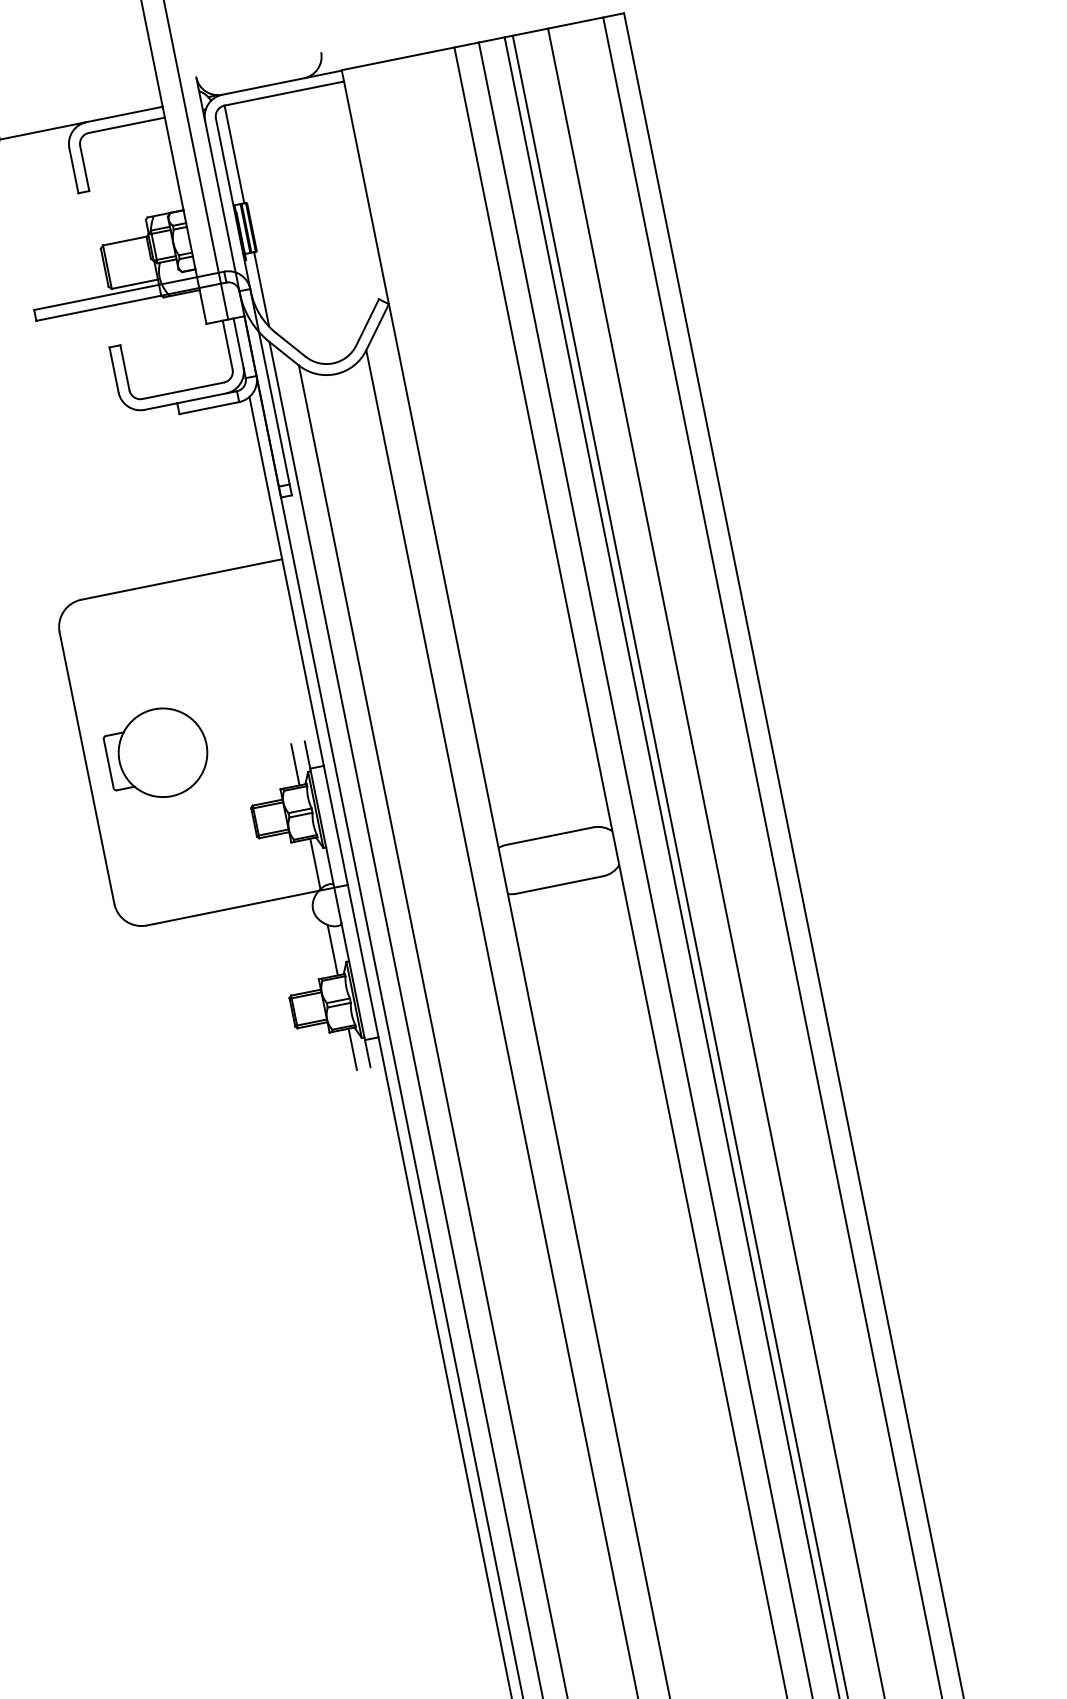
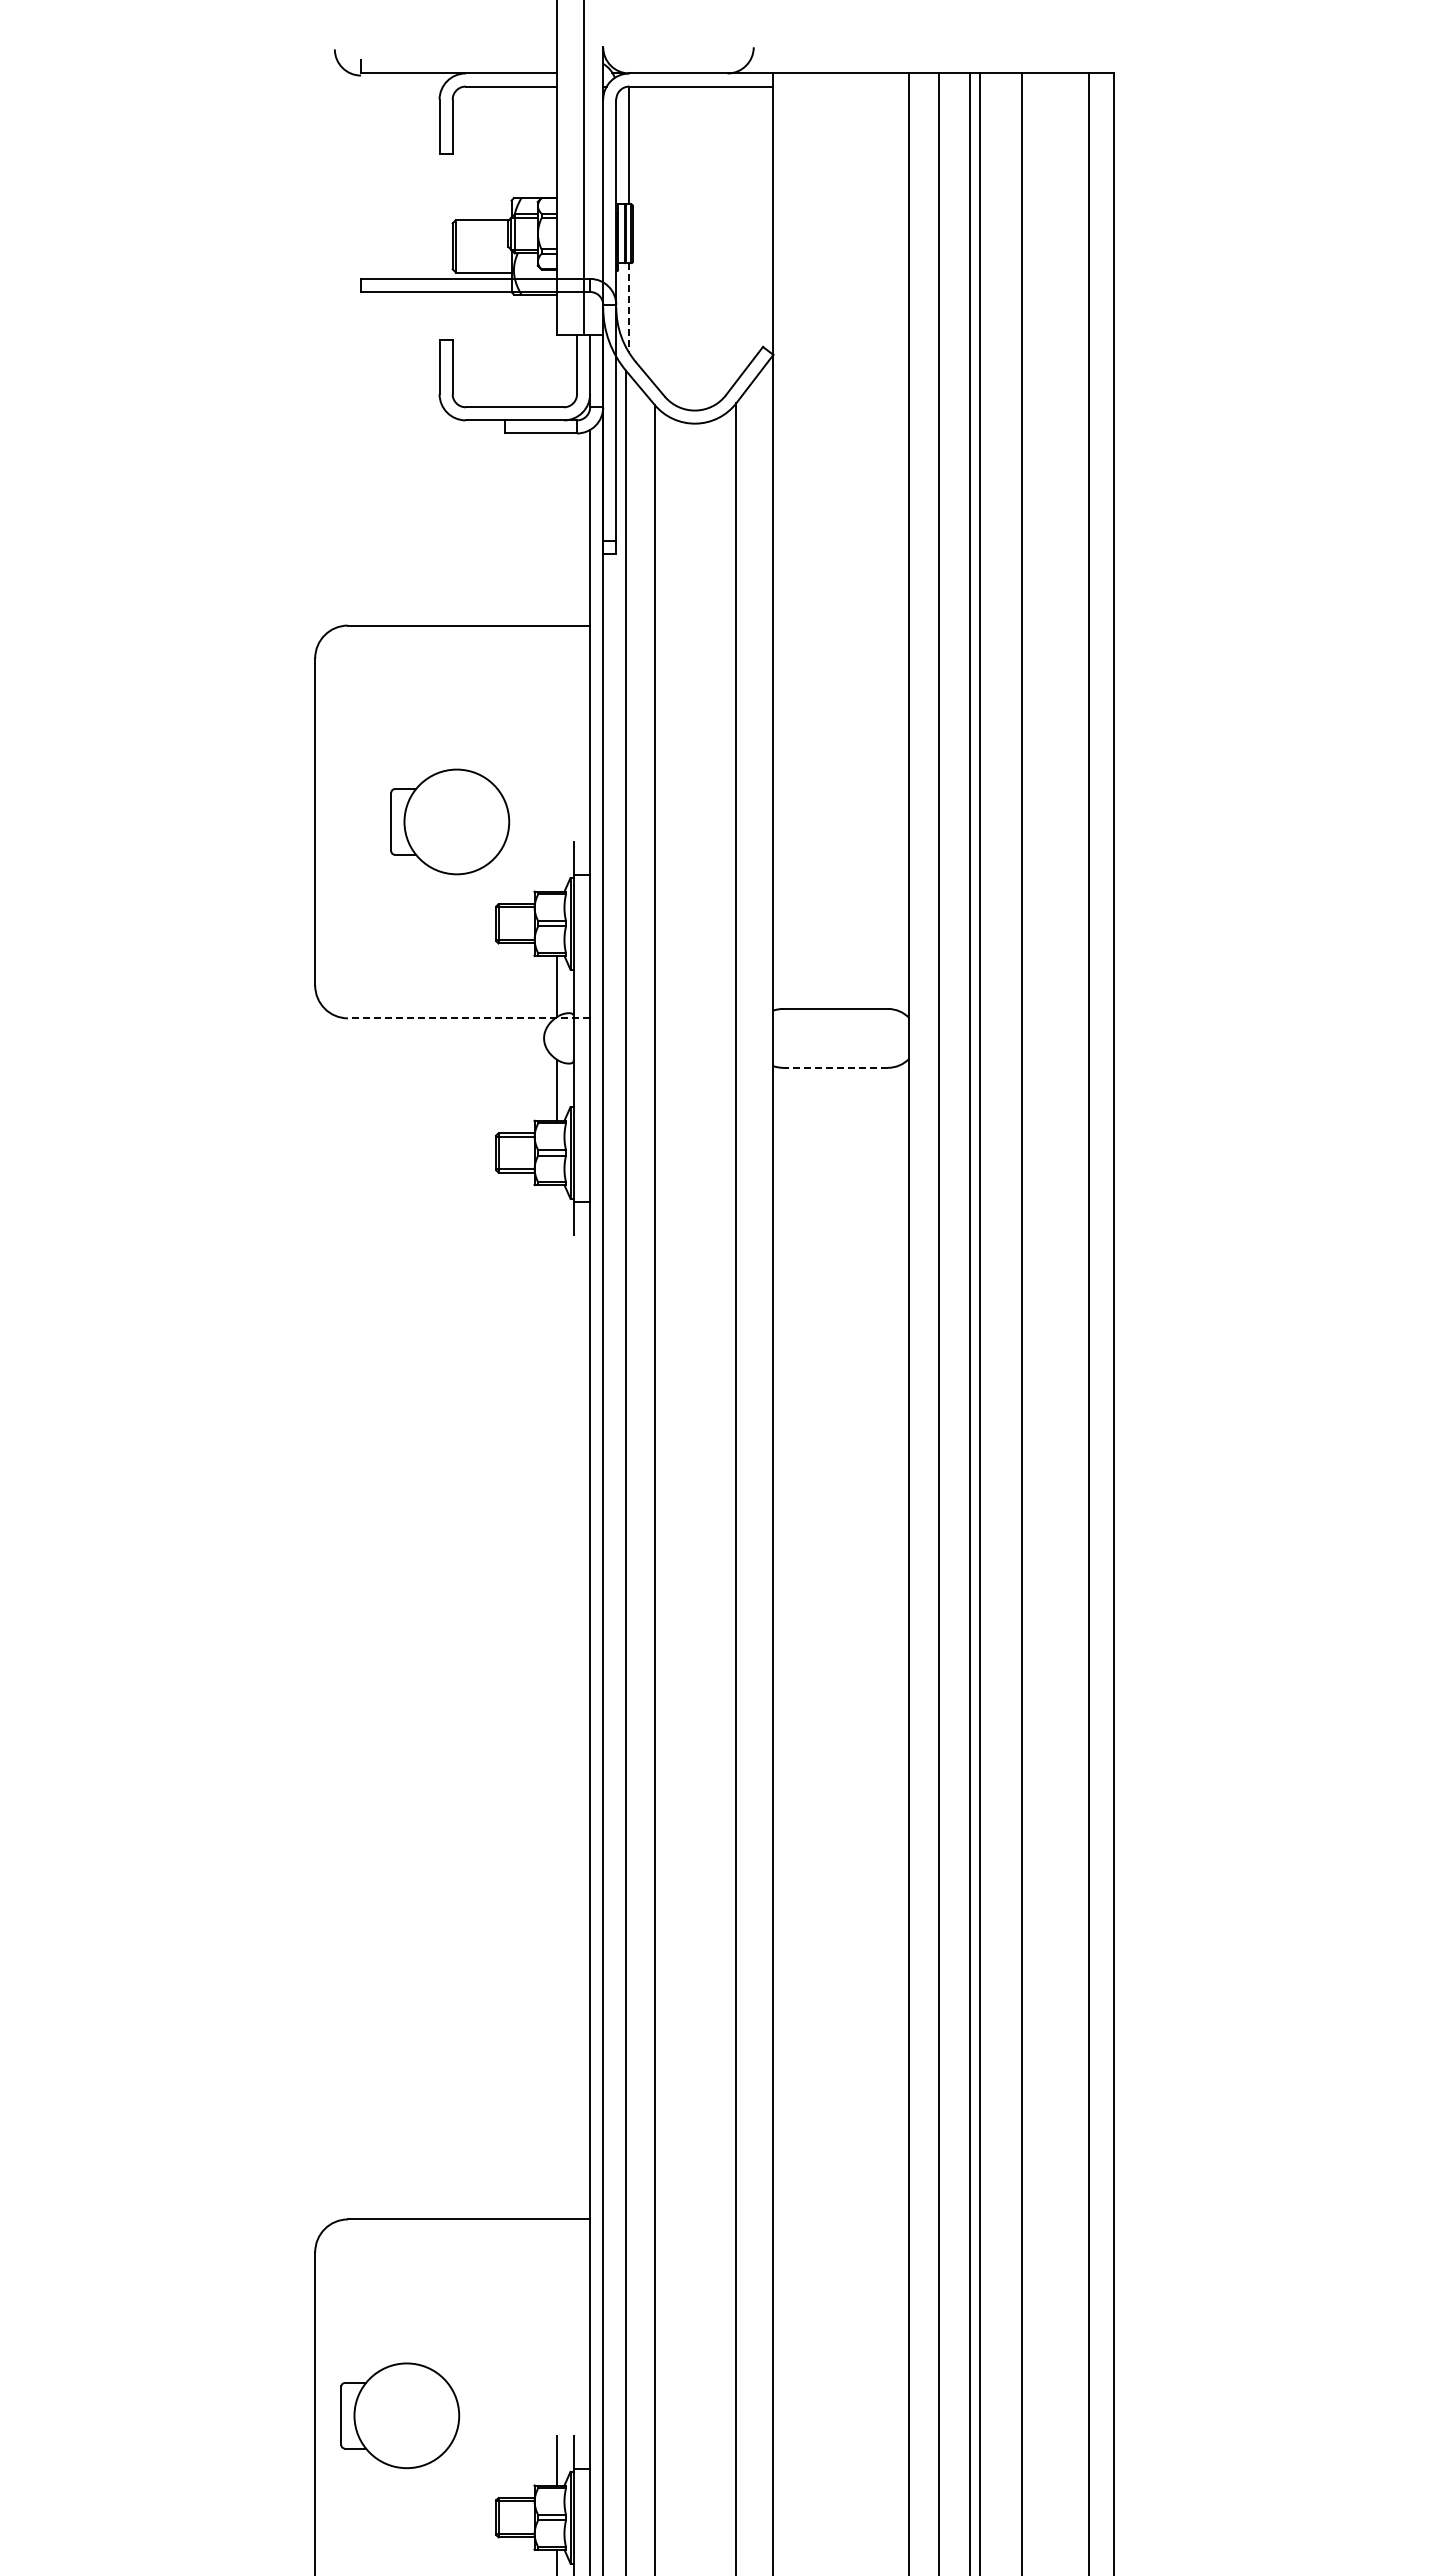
line: (261, 289) -> (629, 308), solid -> dashed
part: (157, 753) -> (450, 821), moved
line: (295, 764) -> (557, 866), removed
line: (559, 884) -> (835, 1067), solid -> dashed
line: (247, 905) -> (468, 1018), solid -> dashed
line: (352, 1049) -> (557, 1209), removed

